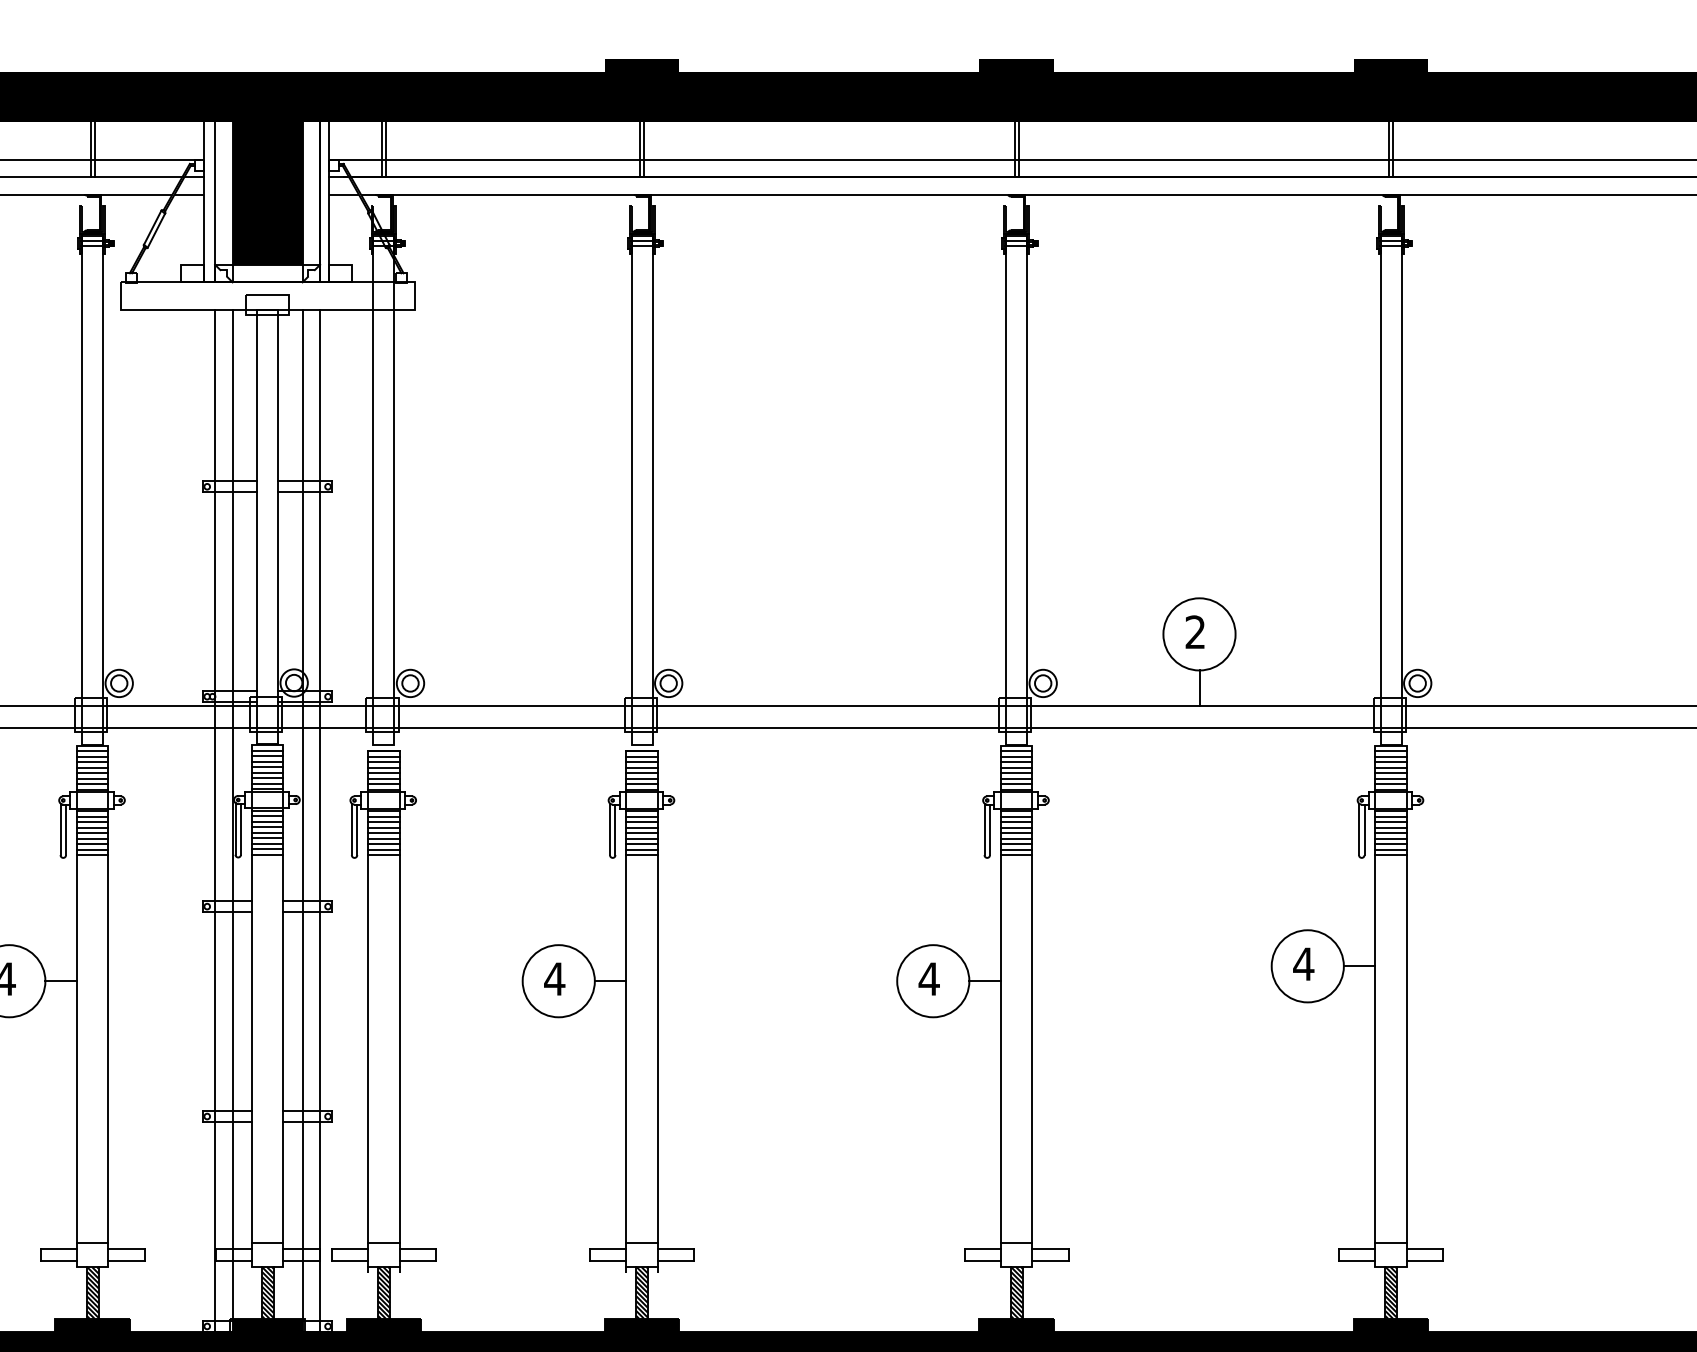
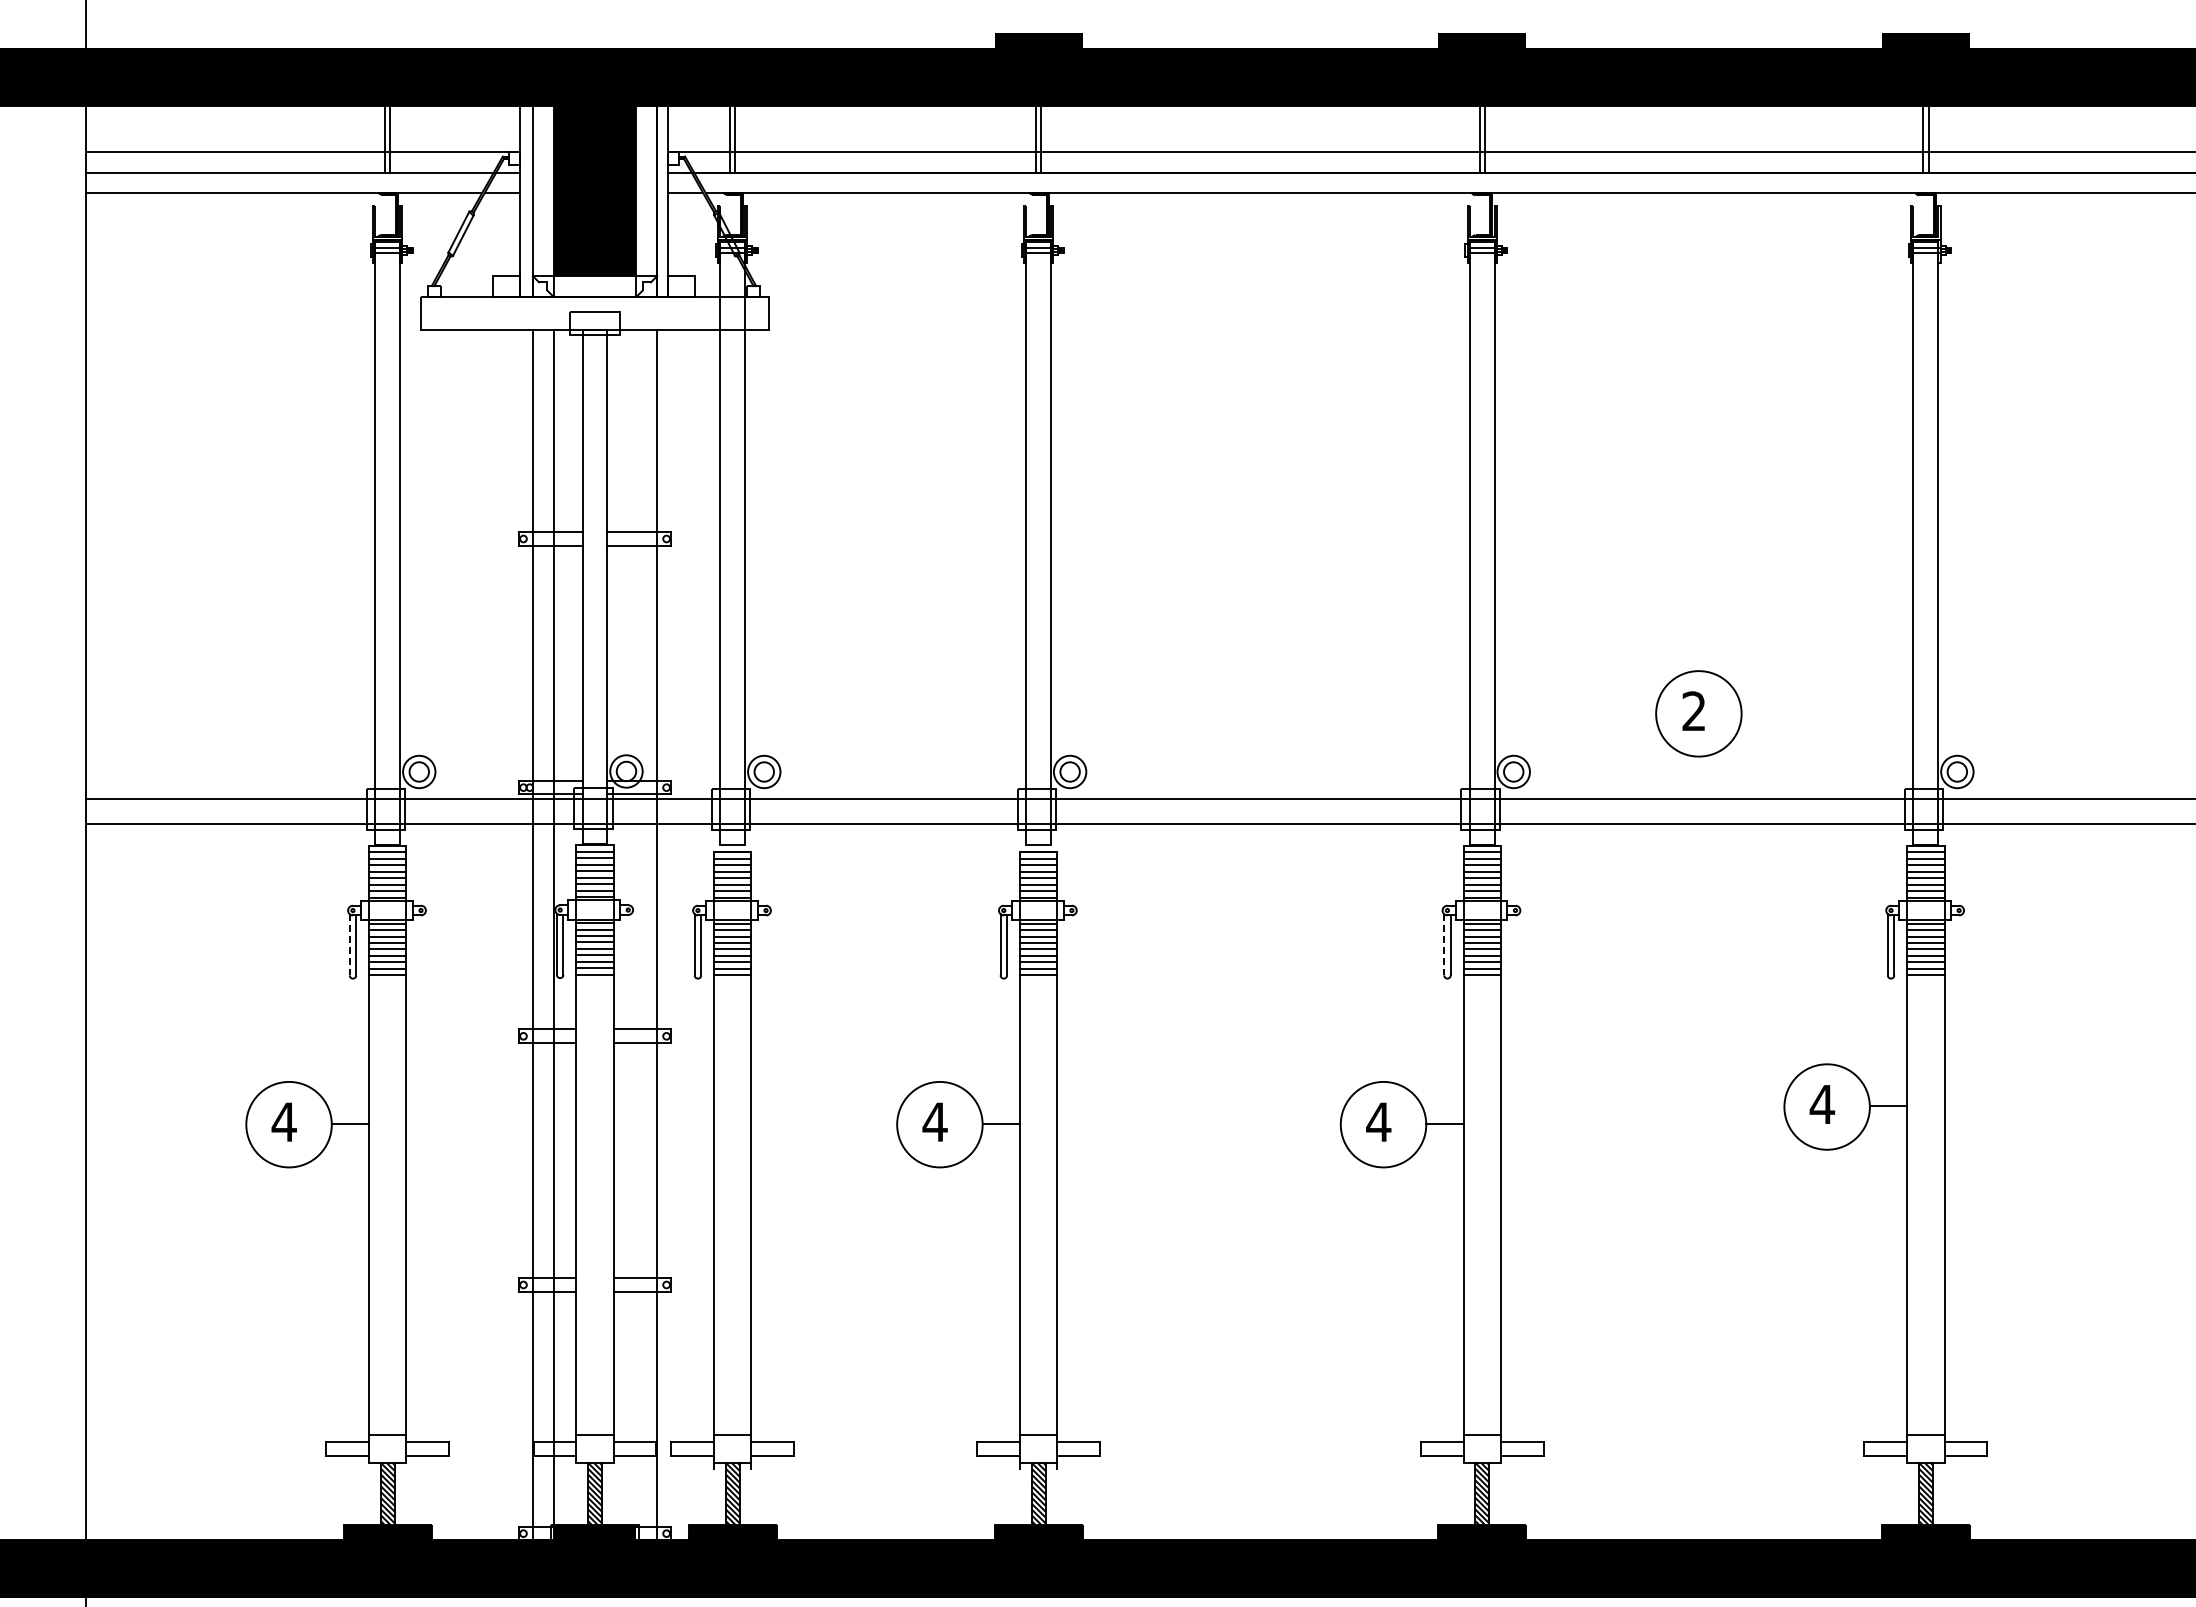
line: (1199, 688) -> (1698, 777), removed
line: (302, 821) -> (636, 935), removed
line: (60, 829) -> (349, 944), solid -> dashed
line: (984, 829) -> (1444, 944), solid -> dashed

